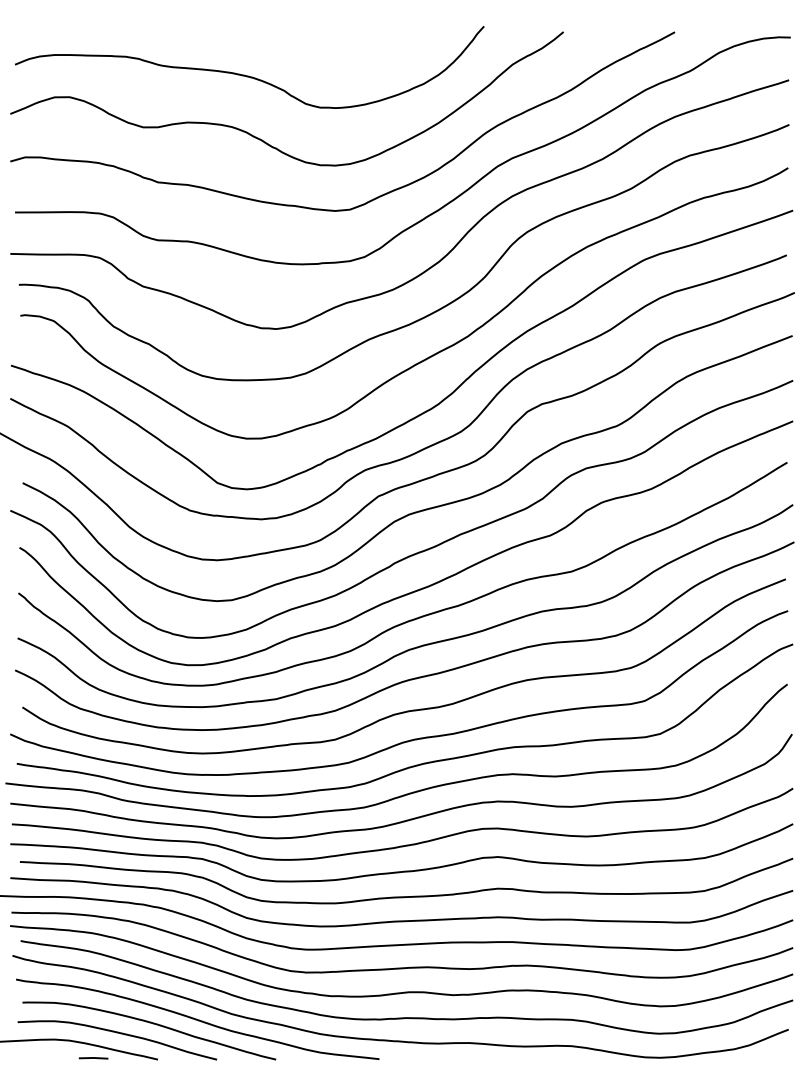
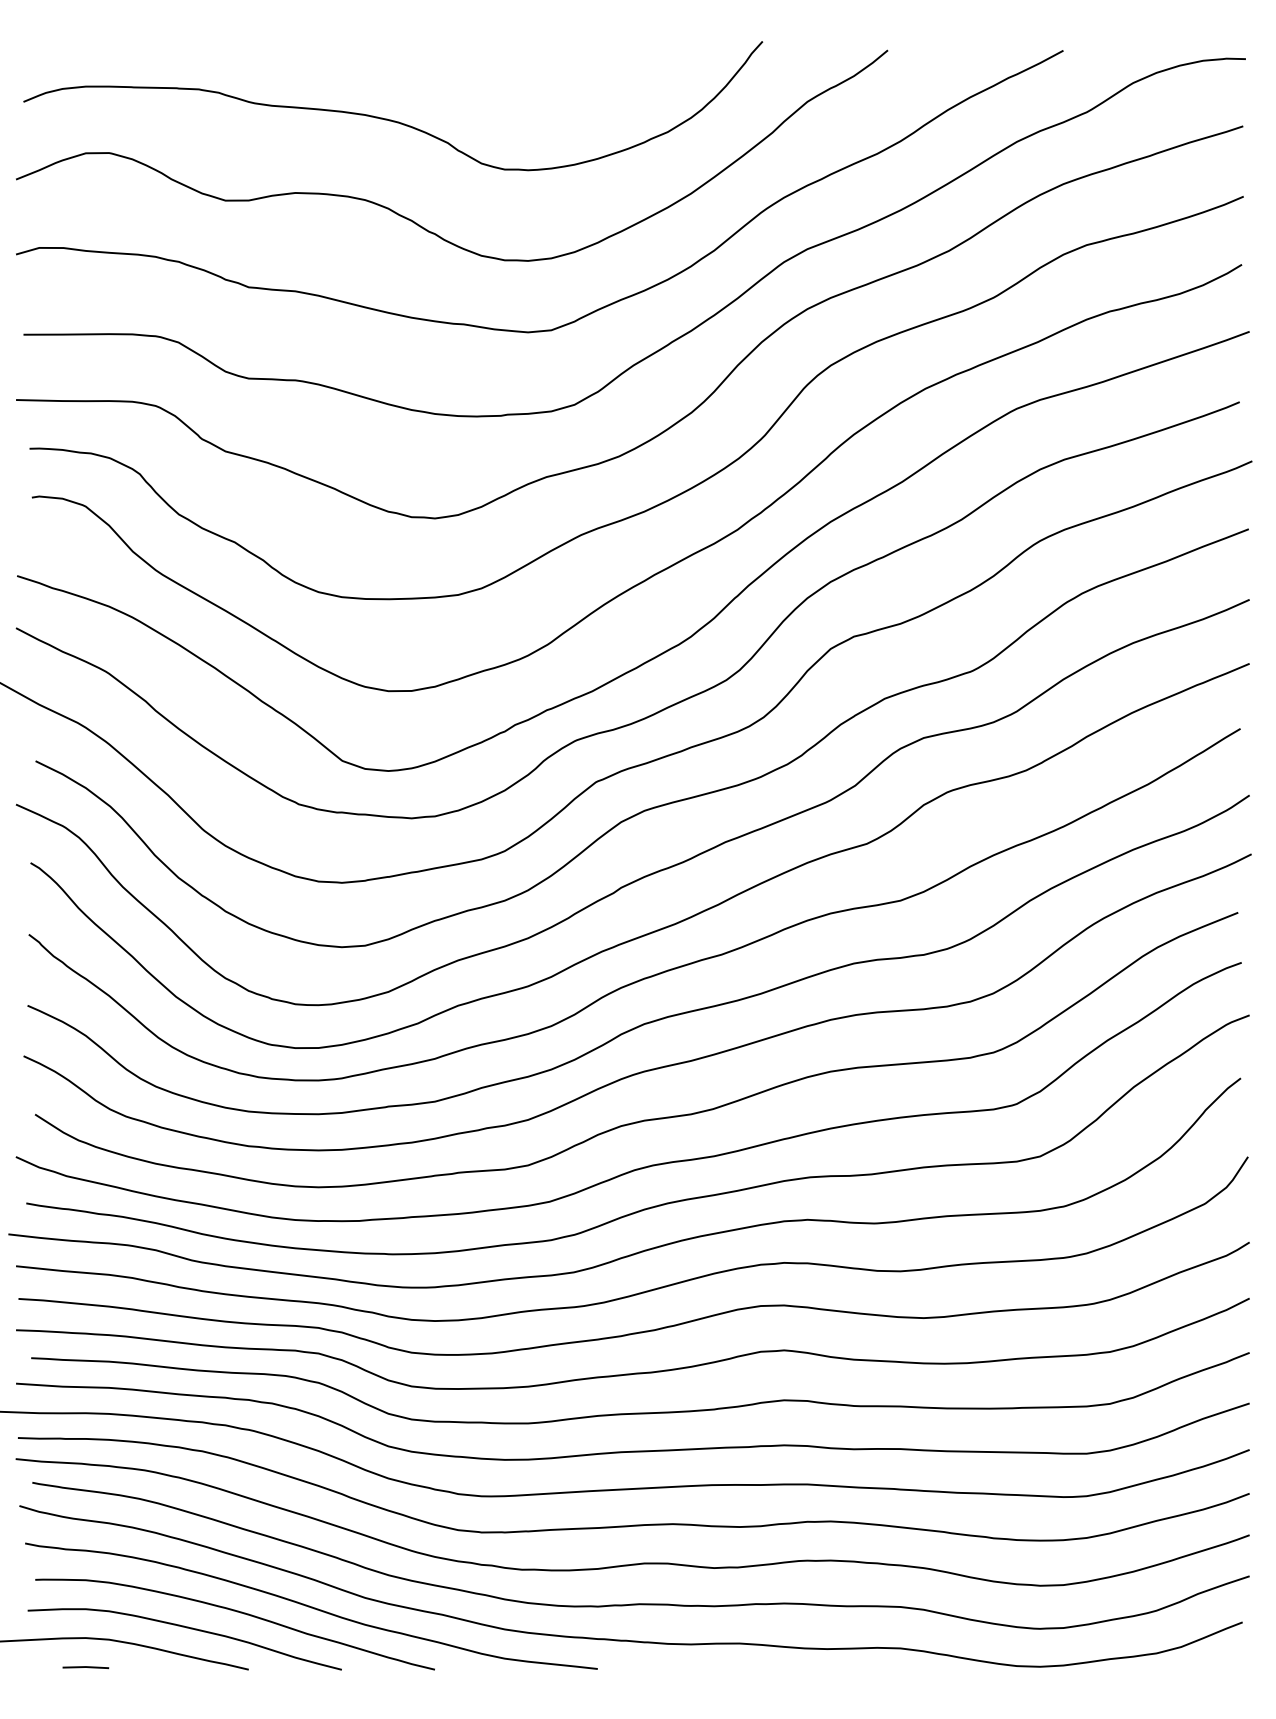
line: (93, 1058) -> (85, 1667), moved

